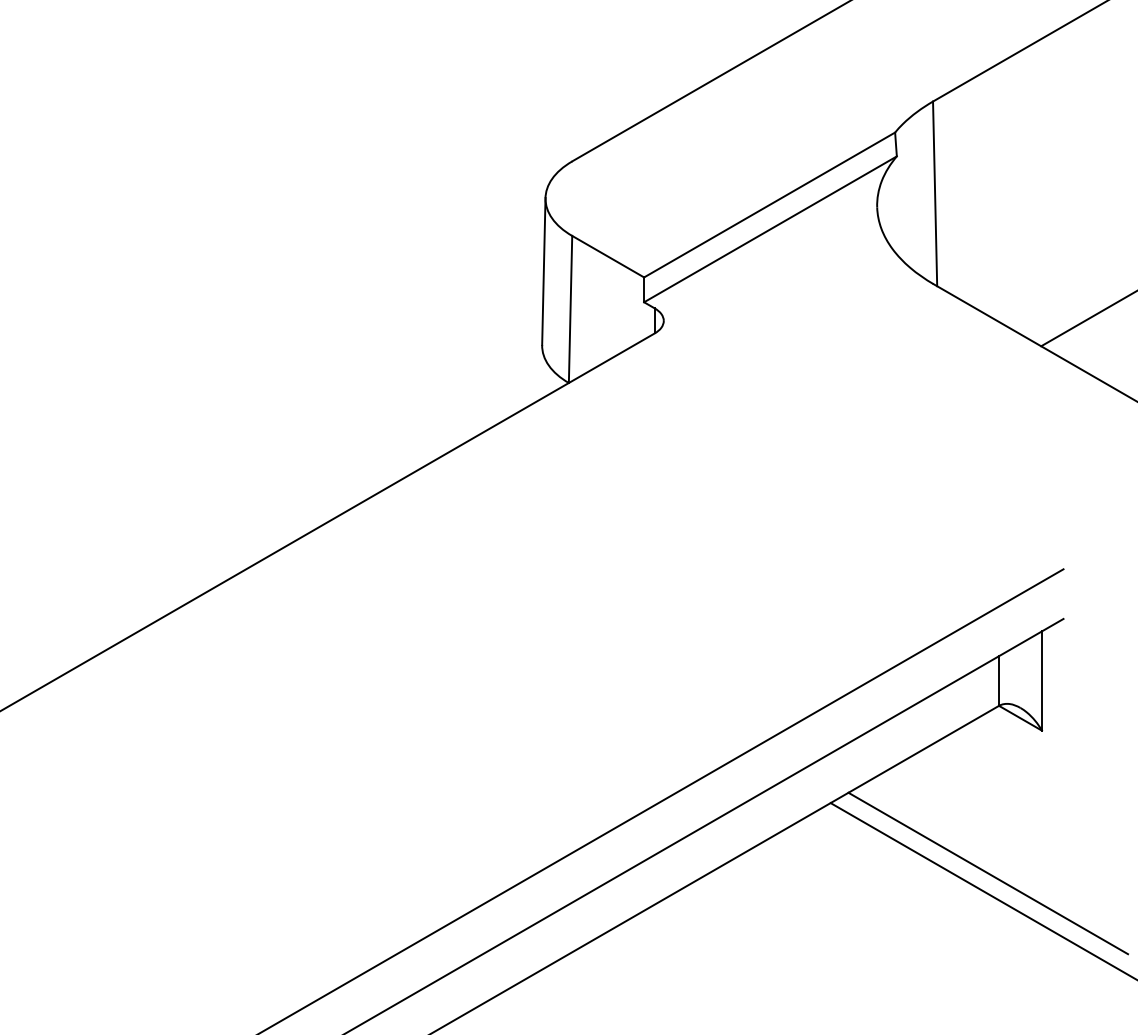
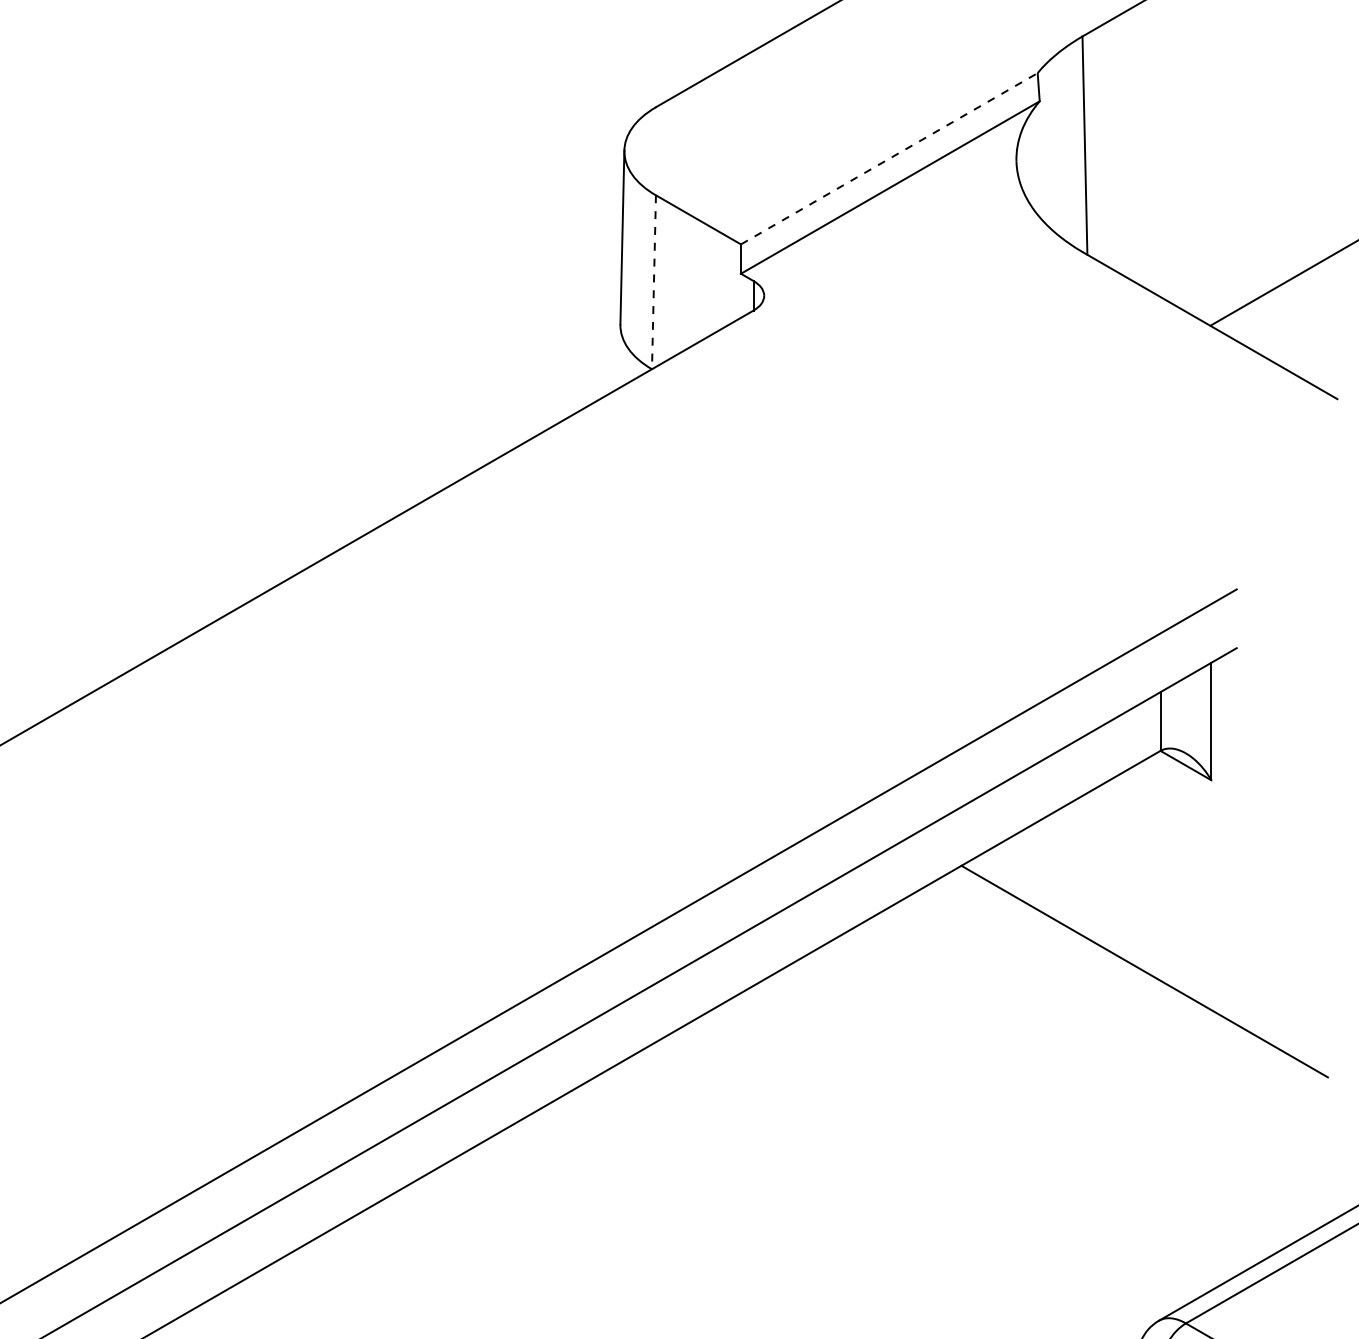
line: (769, 204) -> (889, 158), solid -> dashed
line: (570, 309) -> (653, 282), solid -> dashed
line: (988, 873) -> (1147, 948), removed

